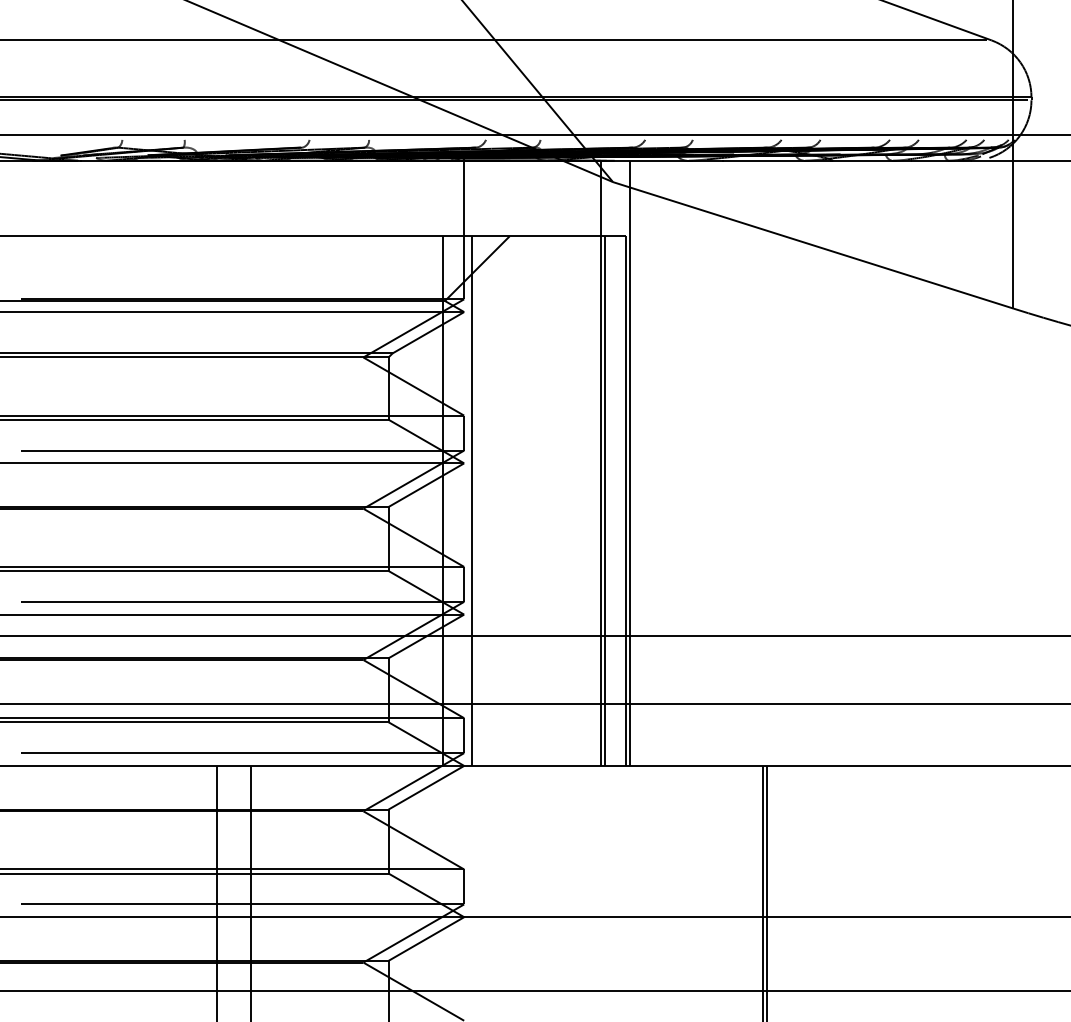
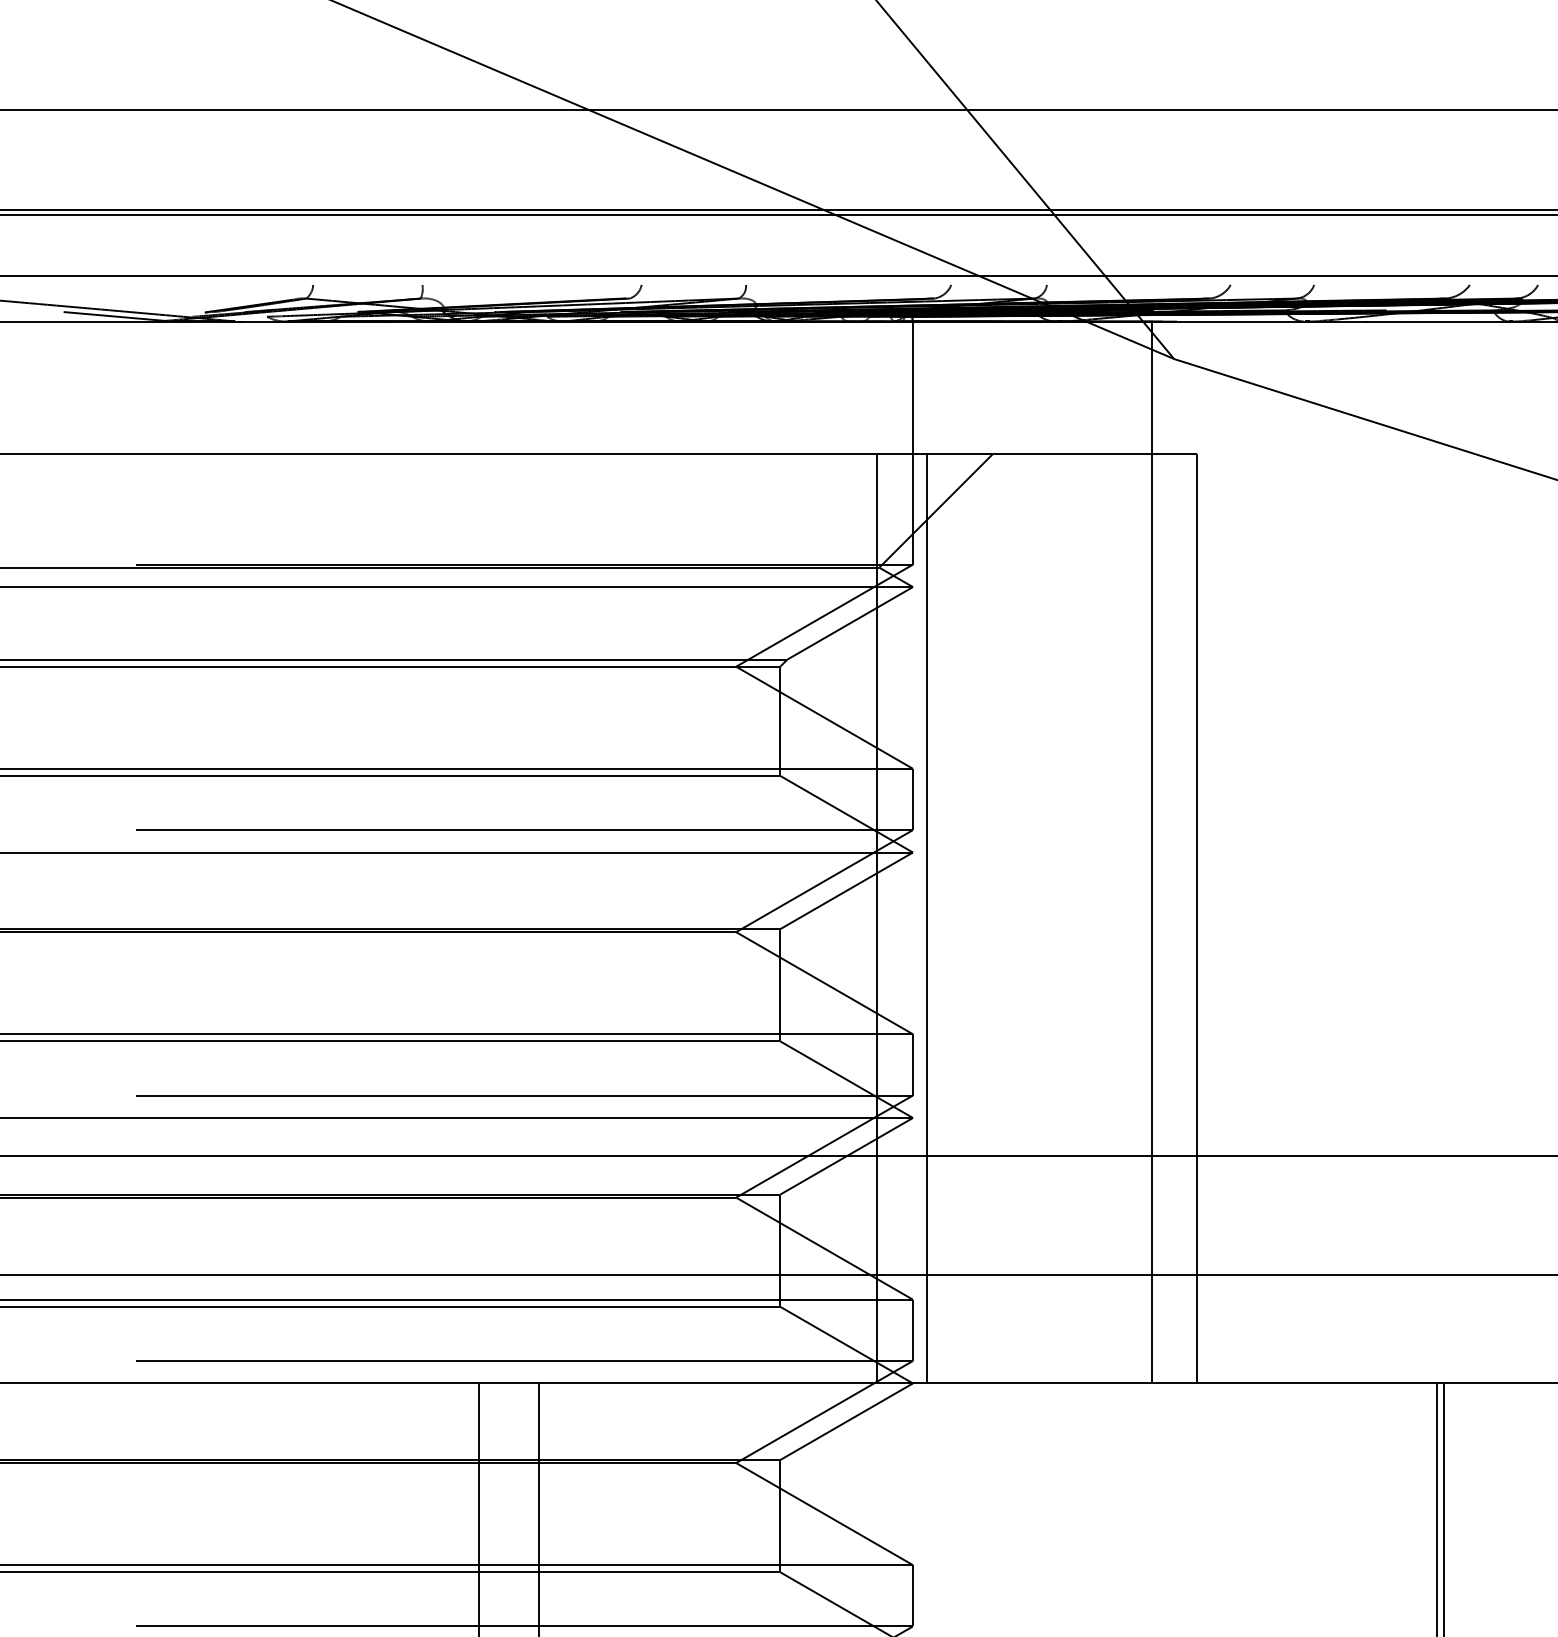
line: (629, 462) -> (1203, 851), removed
line: (604, 500) -> (1159, 917), removed

